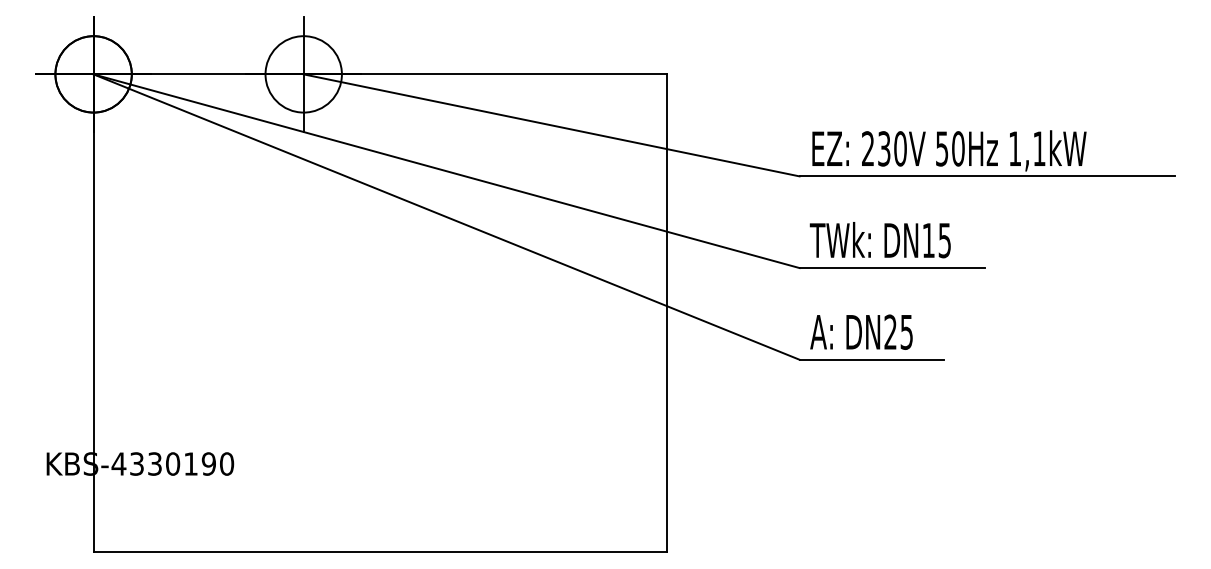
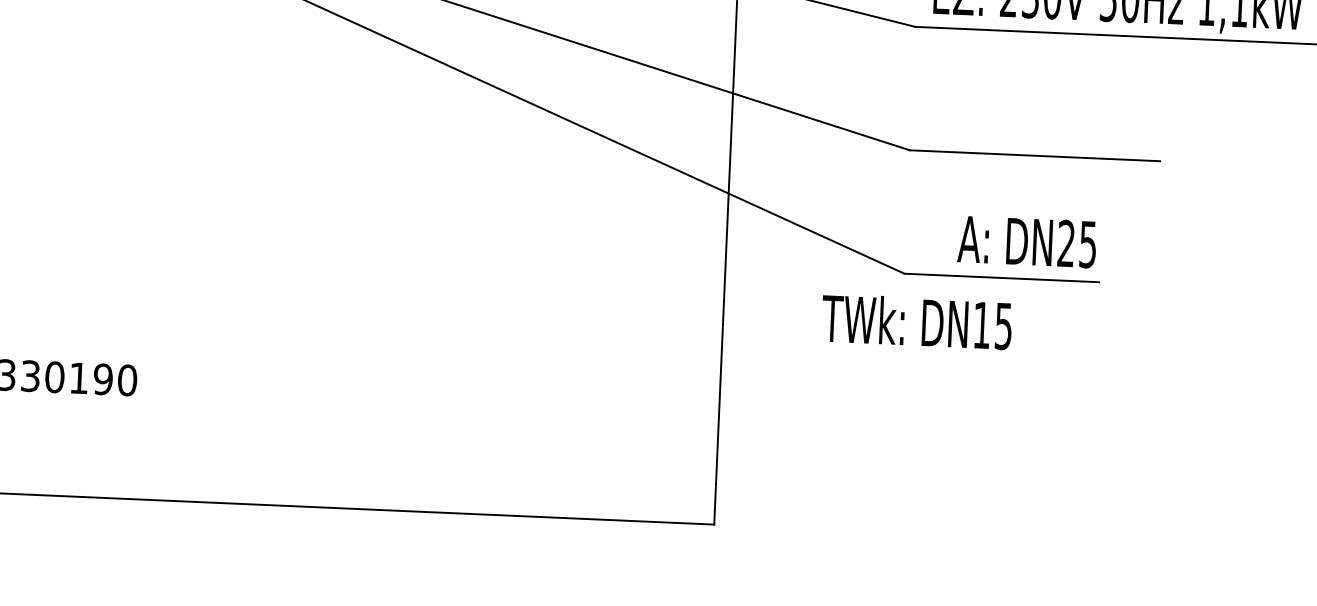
text: (879, 240) -> (915, 322), moved
text: (861, 331) -> (1027, 240), moved

